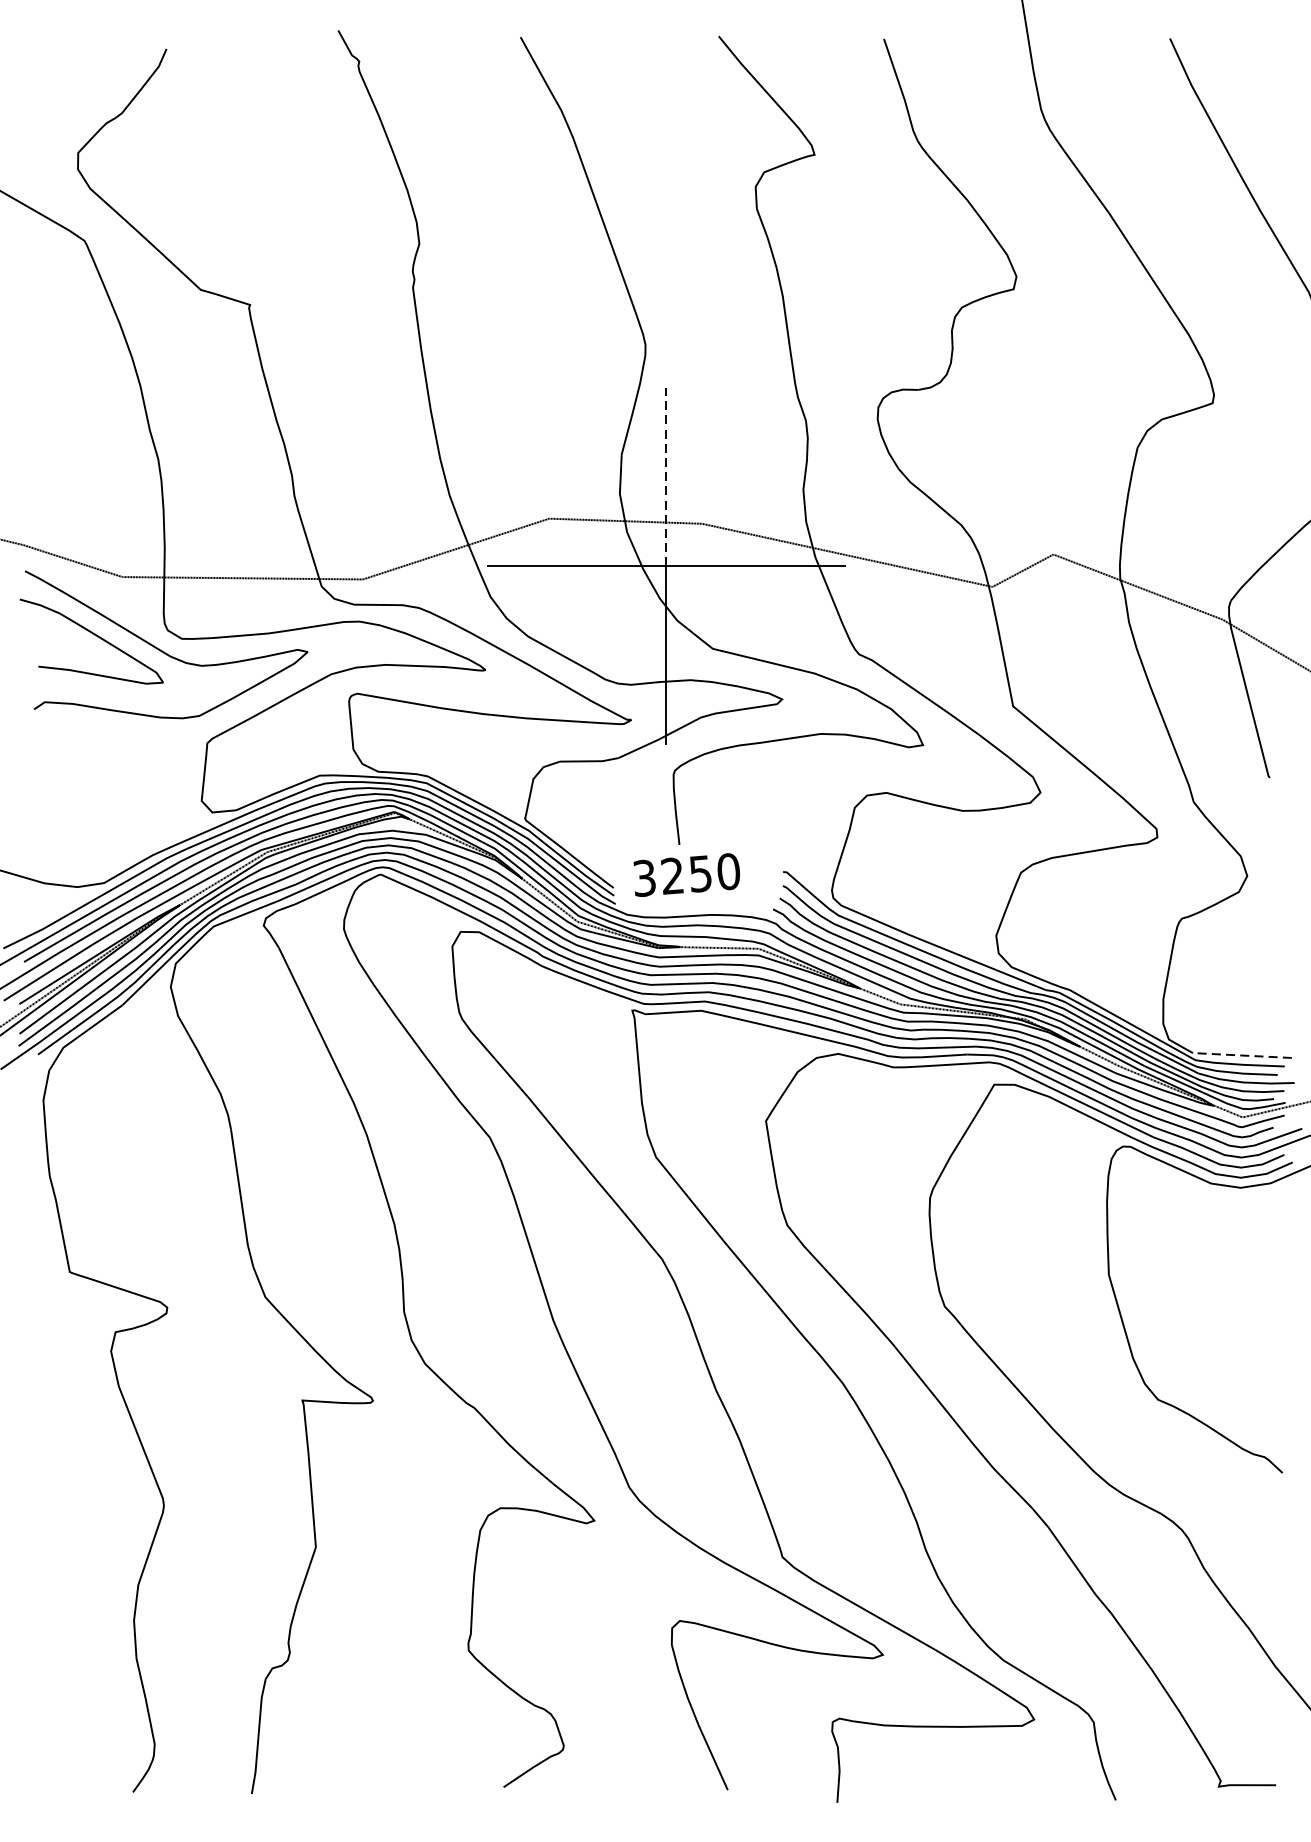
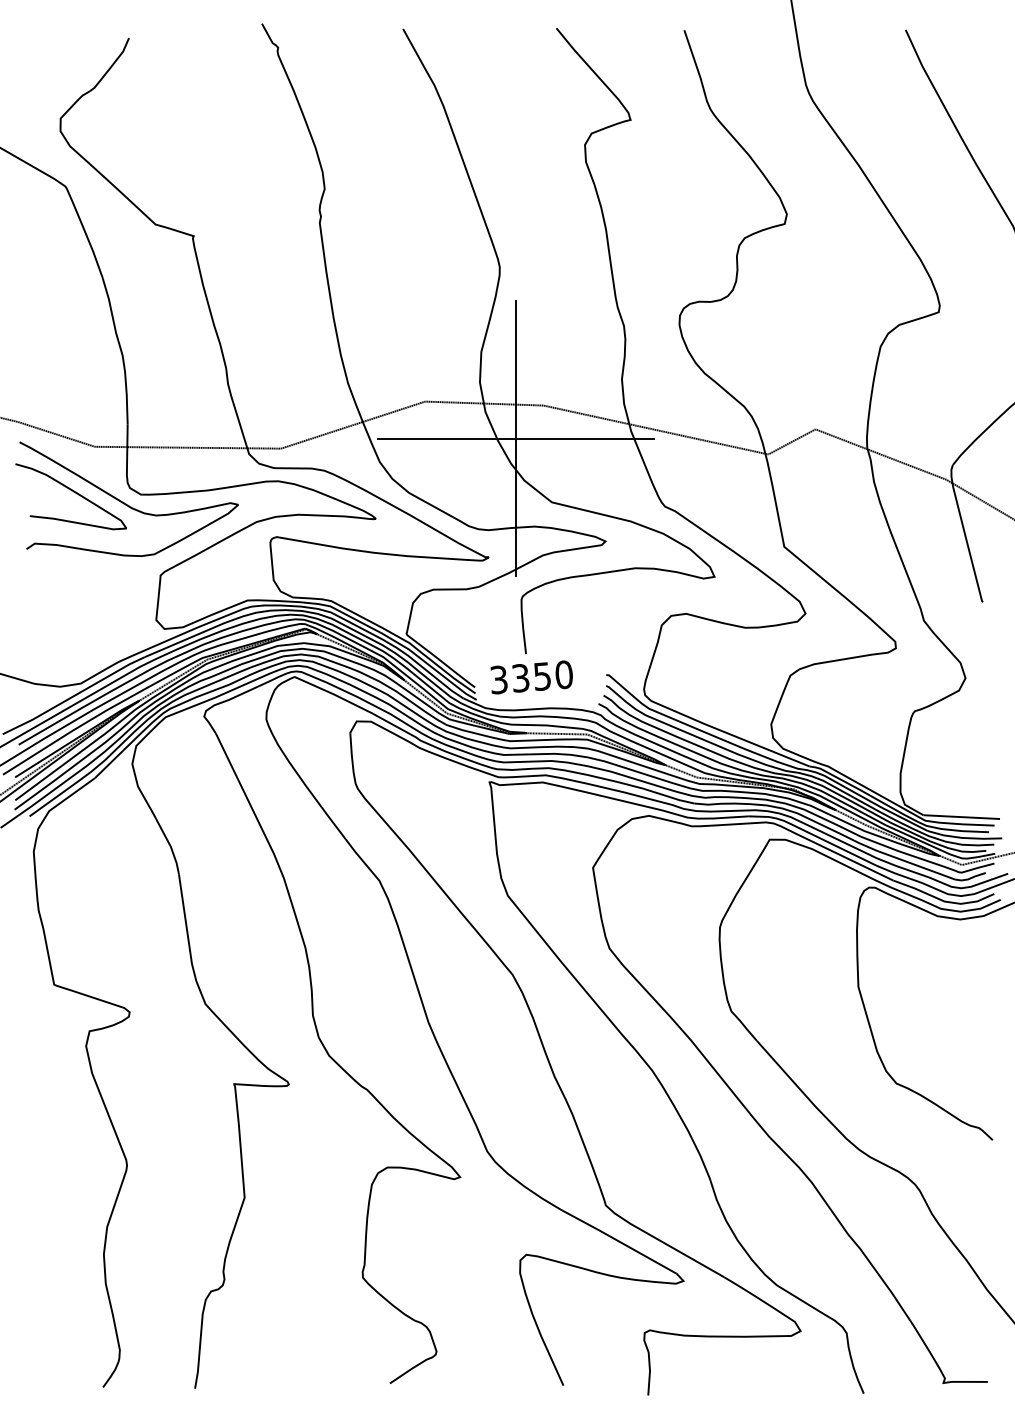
line: (665, 477) -> (515, 369), dashed -> solid
text: (672, 876) -> (520, 678), 3250 -> 3350
line: (1242, 1056) -> (961, 817), dashed -> solid

